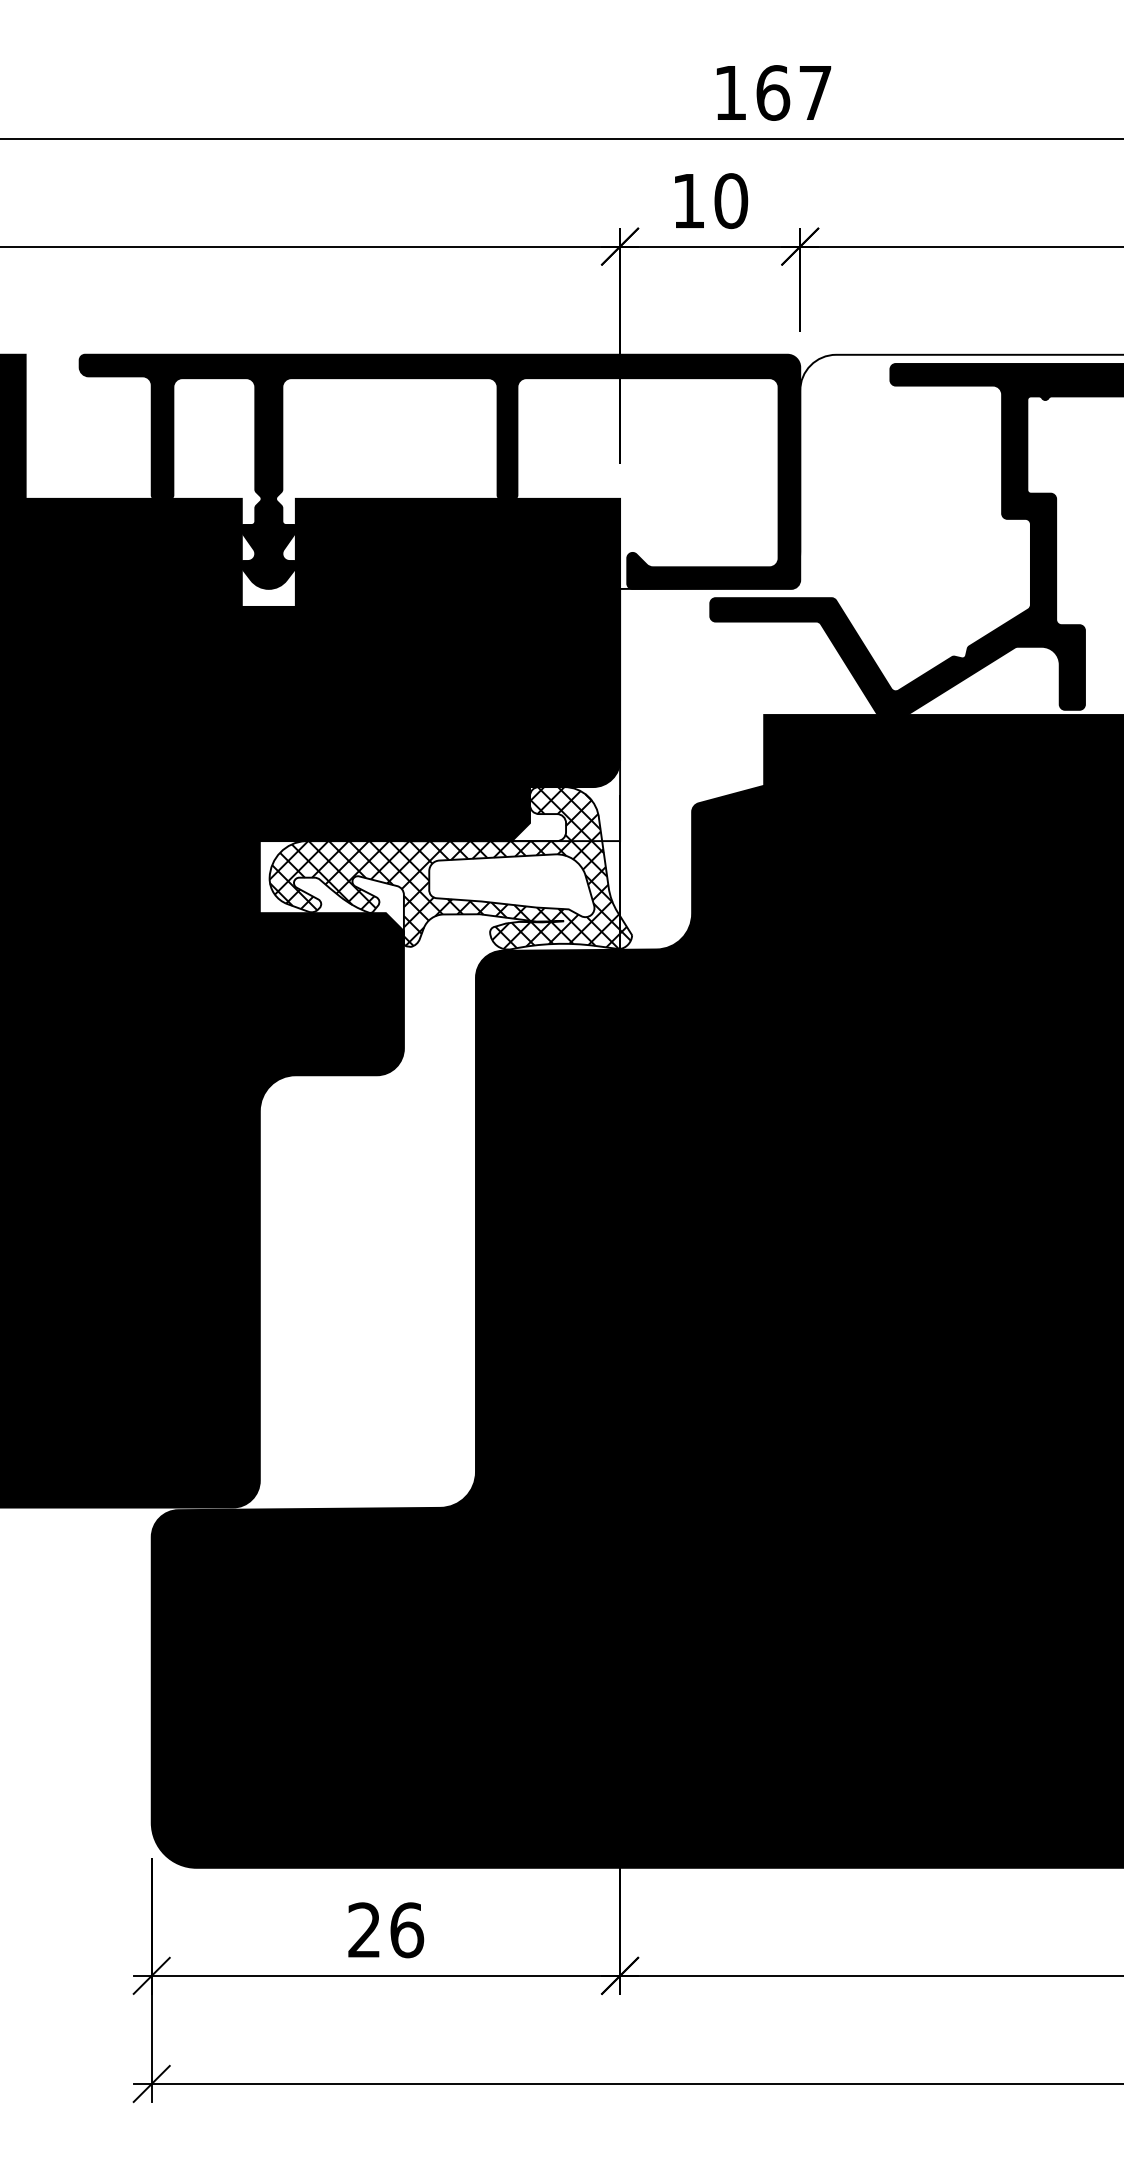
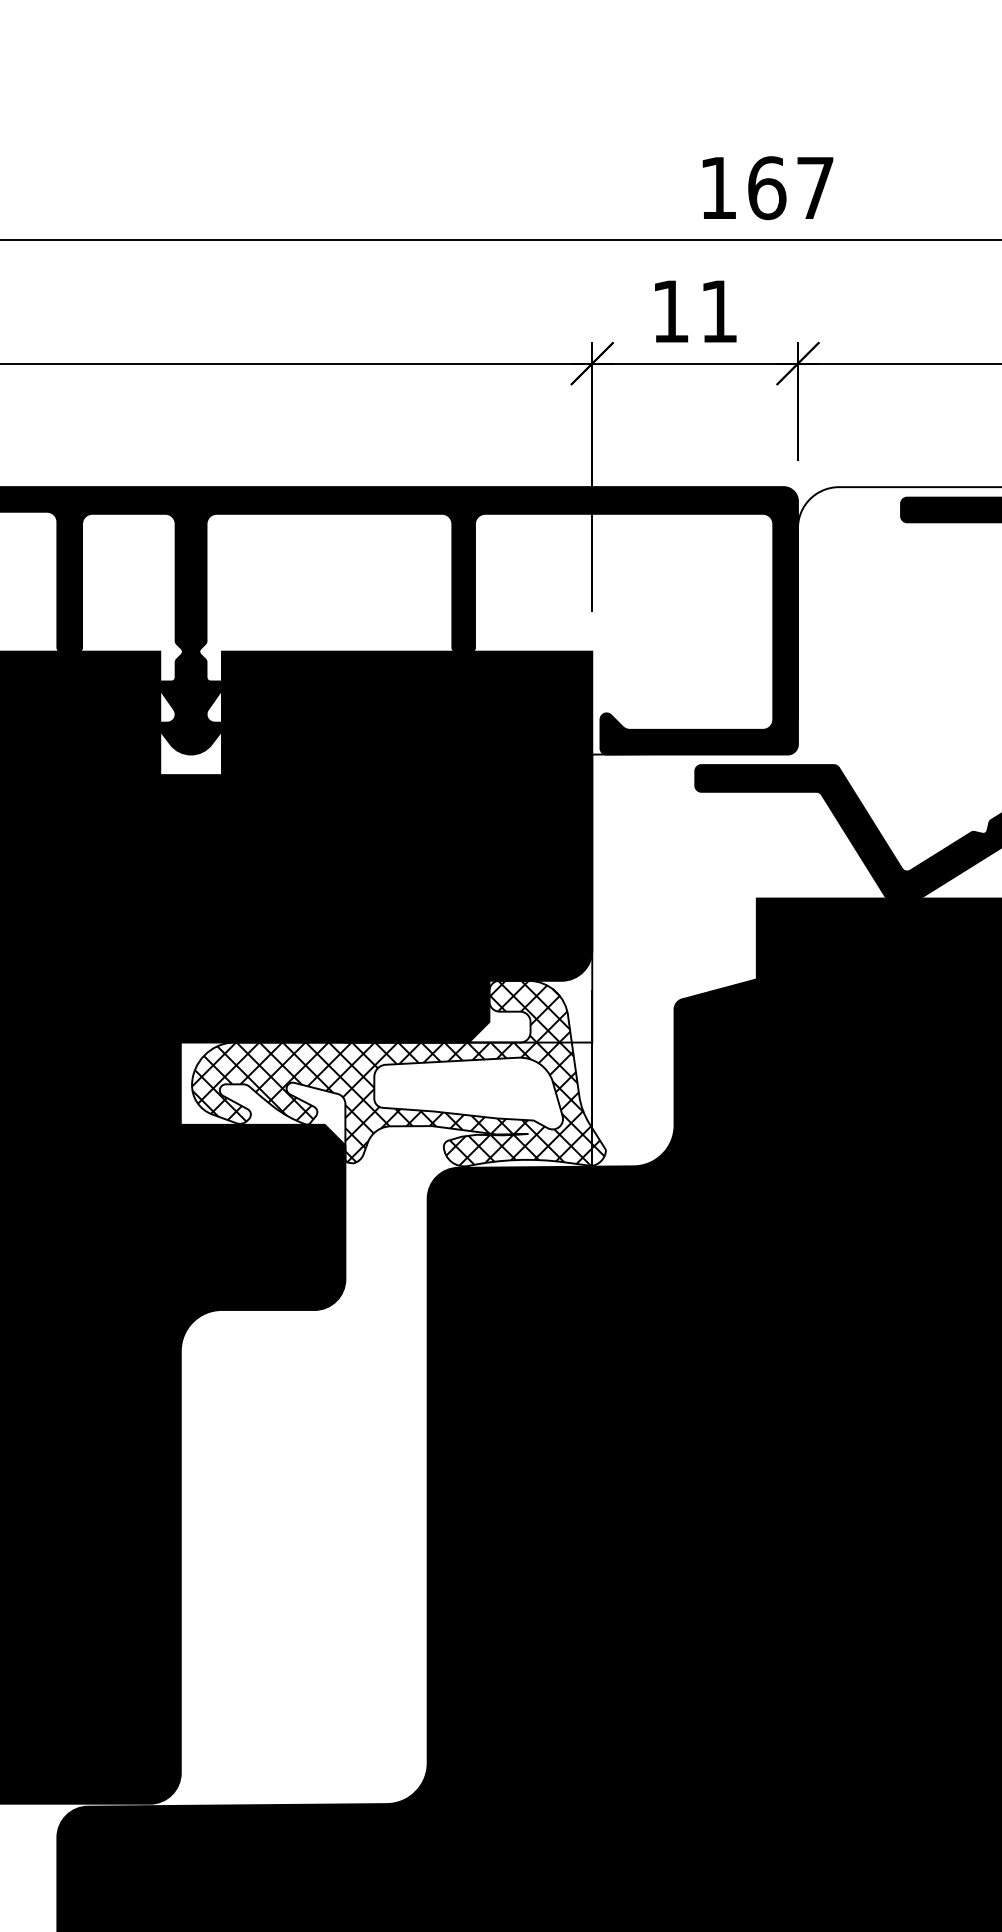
text: (731, 201) -> (719, 312), 10 -> 11

